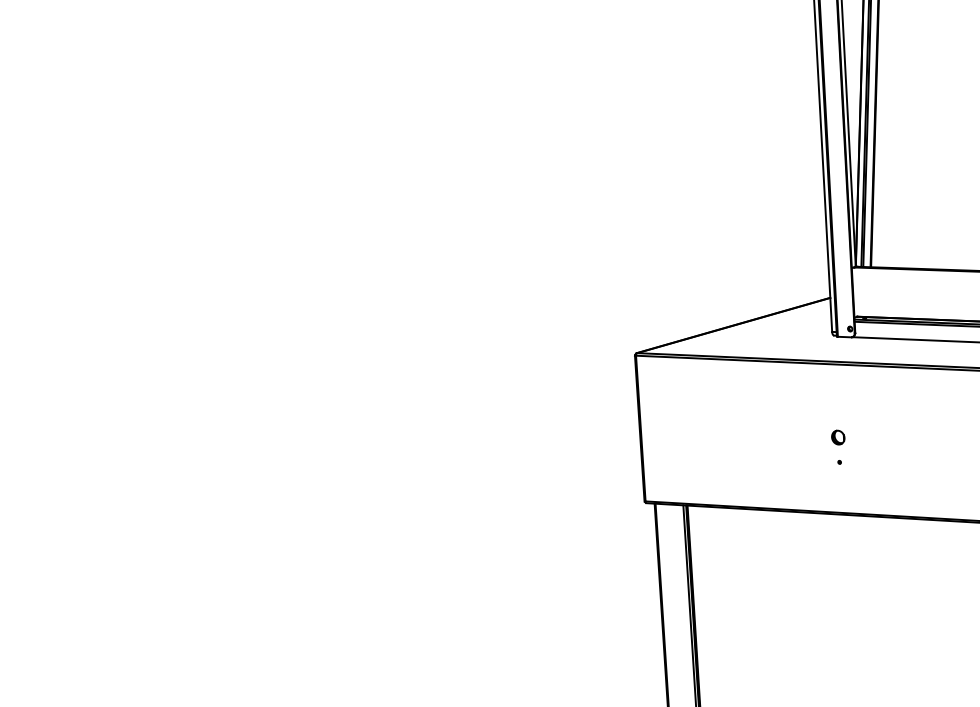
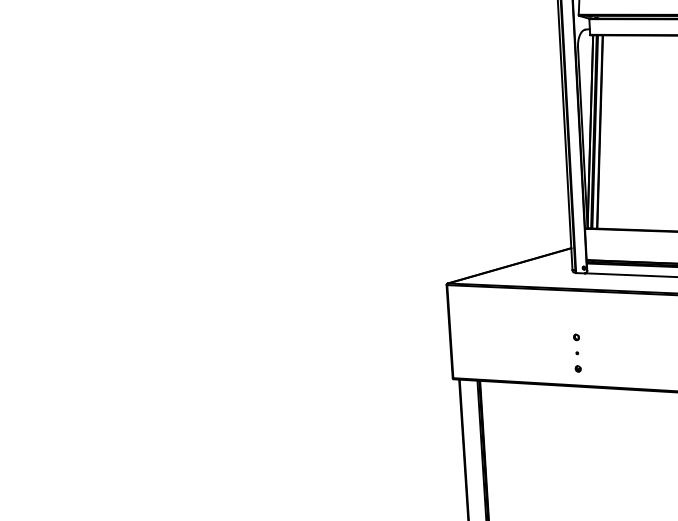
part: (838, 437) -> (576, 337), size x0.62
part: (839, 486) -> (577, 368), added

